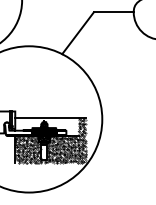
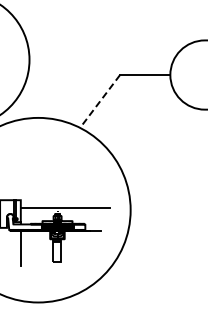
line: (77, 33) -> (99, 101), solid -> dashed
hatch: (50, 140) -> (65, 236), removed

